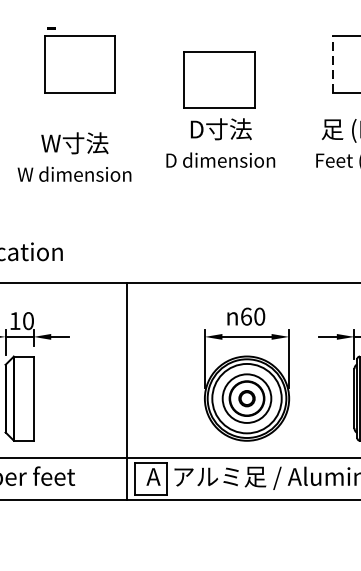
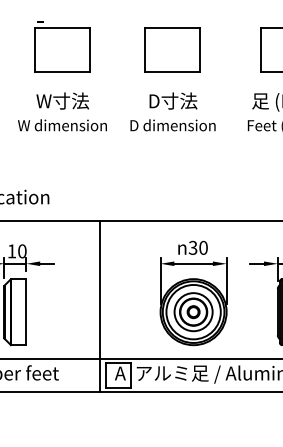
line: (333, 63) -> (261, 49), dashed -> solid
part: (218, 78) -> (172, 49), moved
text: (74, 156) -> (62, 111), moved
text: (245, 316) -> (192, 247), 60 -> 30

